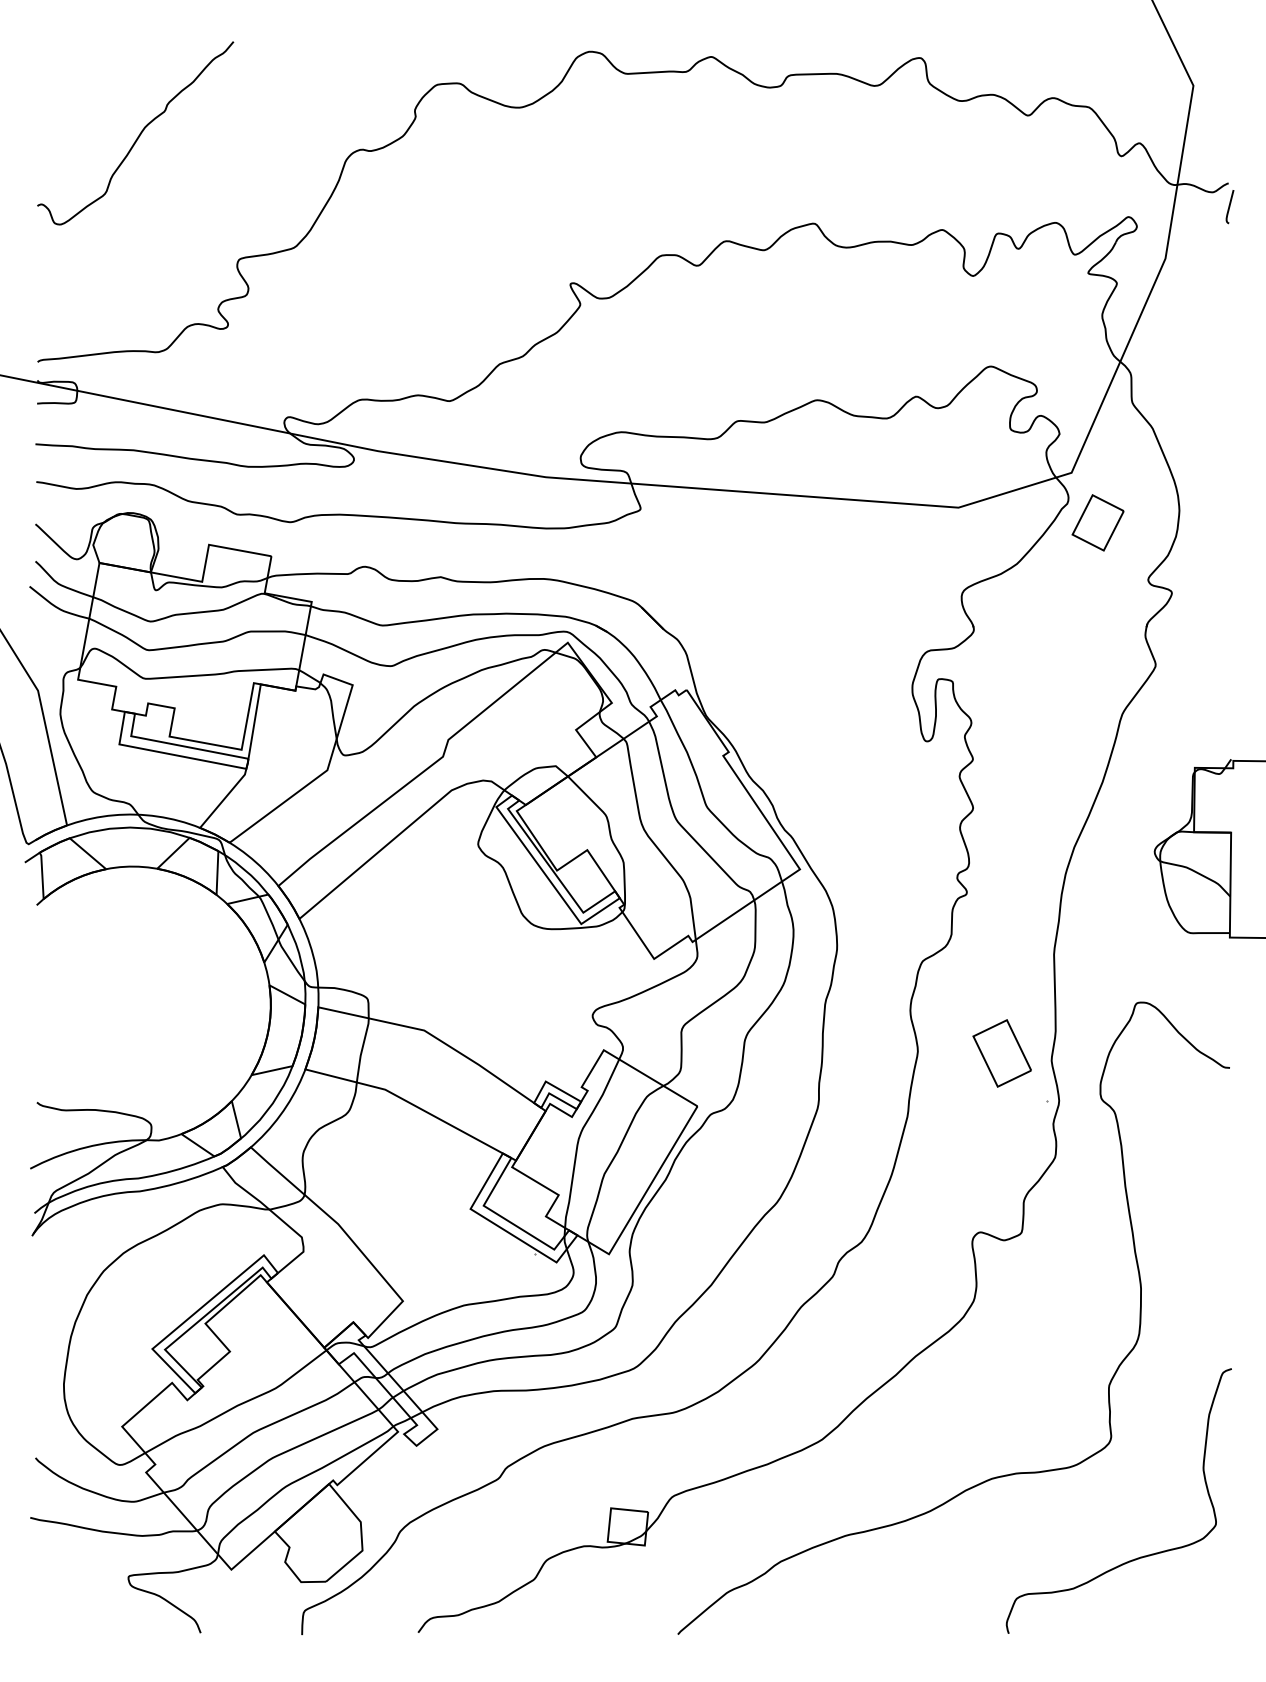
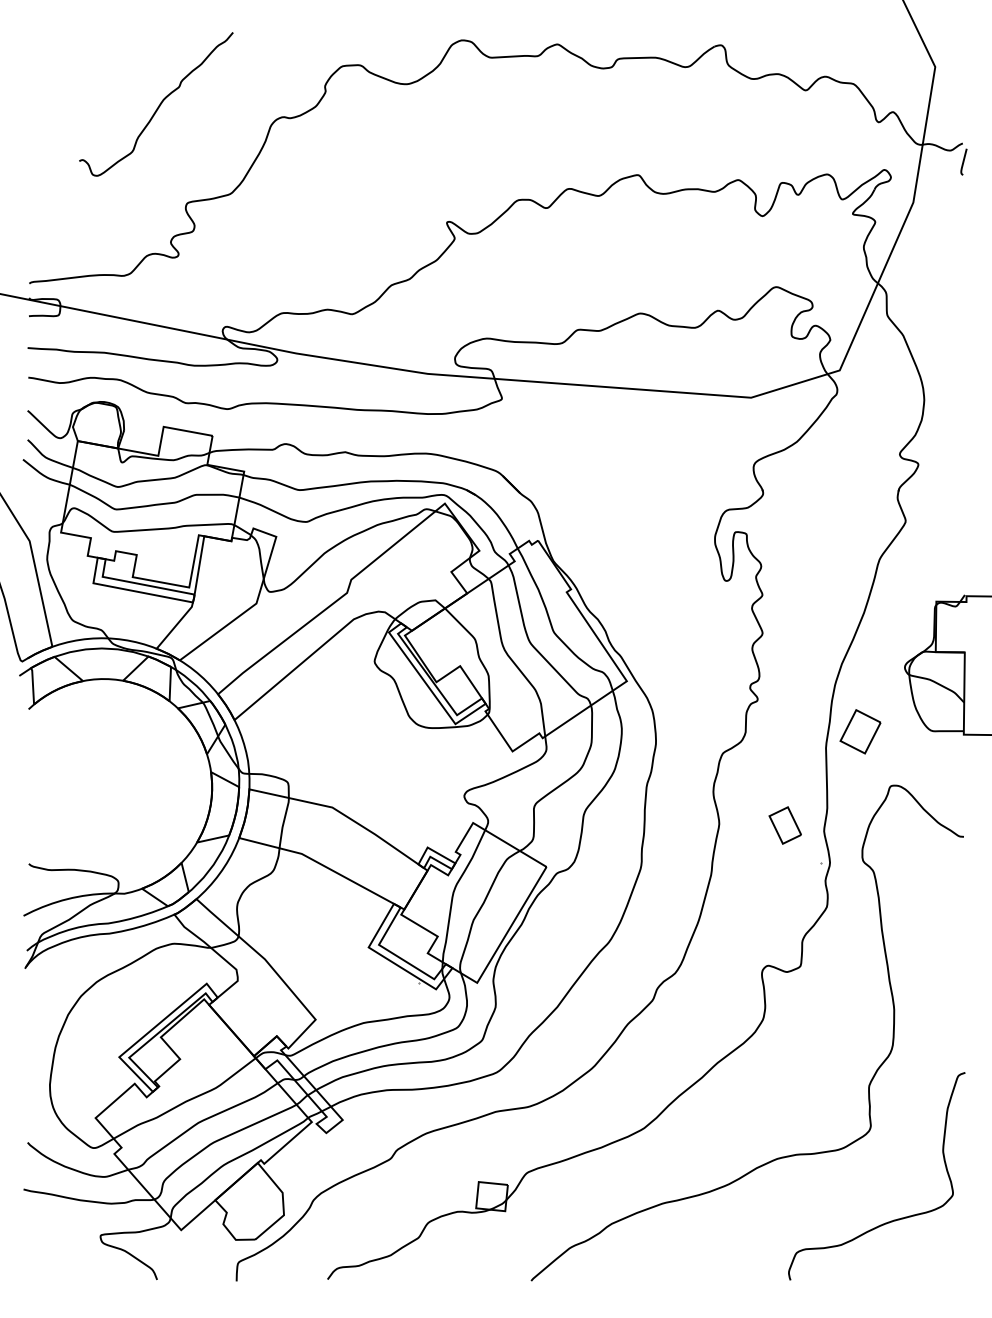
curve: (138, 135) -> (158, 106), moved
part: (1097, 522) -> (860, 731), moved
part: (1001, 1053) -> (784, 825), size x0.7

